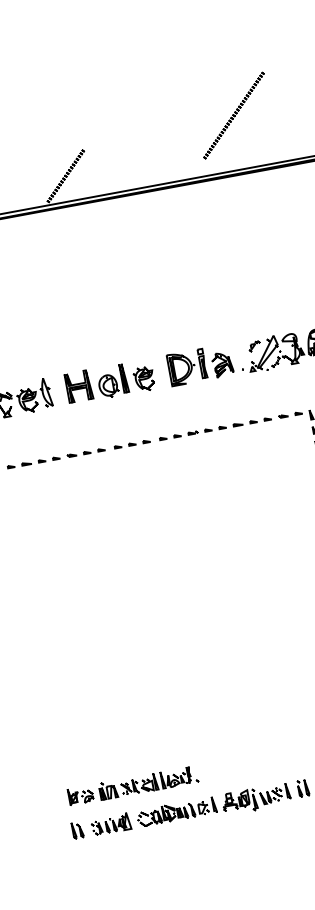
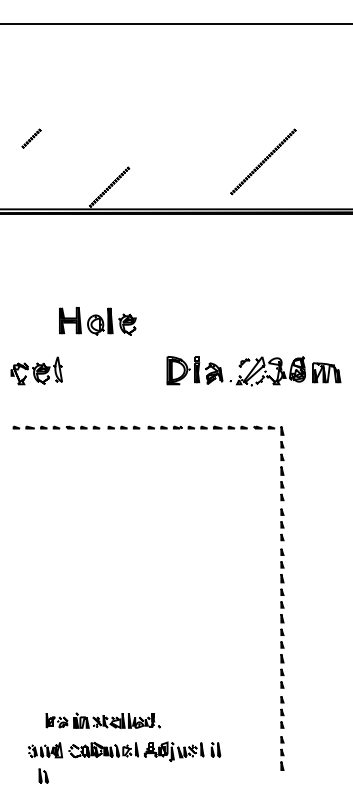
part: (109, 381) -> (97, 321), moved
part: (132, 785) -> (102, 720), moved
part: (77, 829) -> (43, 775), moved

